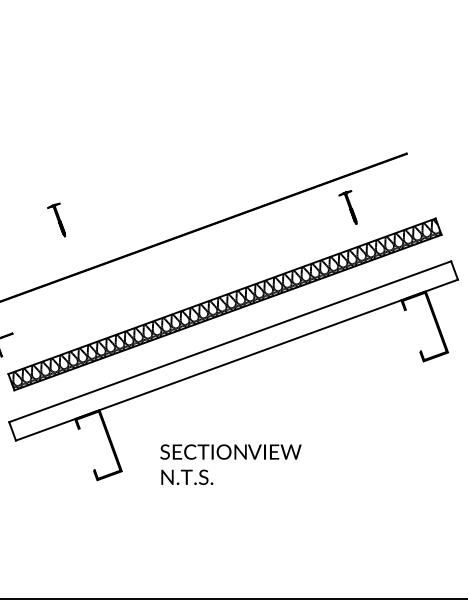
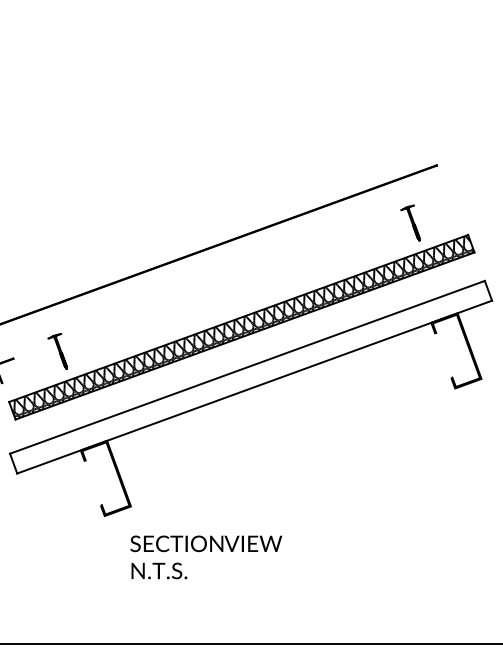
part: (347, 207) -> (409, 223), moved
part: (56, 219) -> (57, 350), moved
text: (230, 464) -> (205, 557), moved

